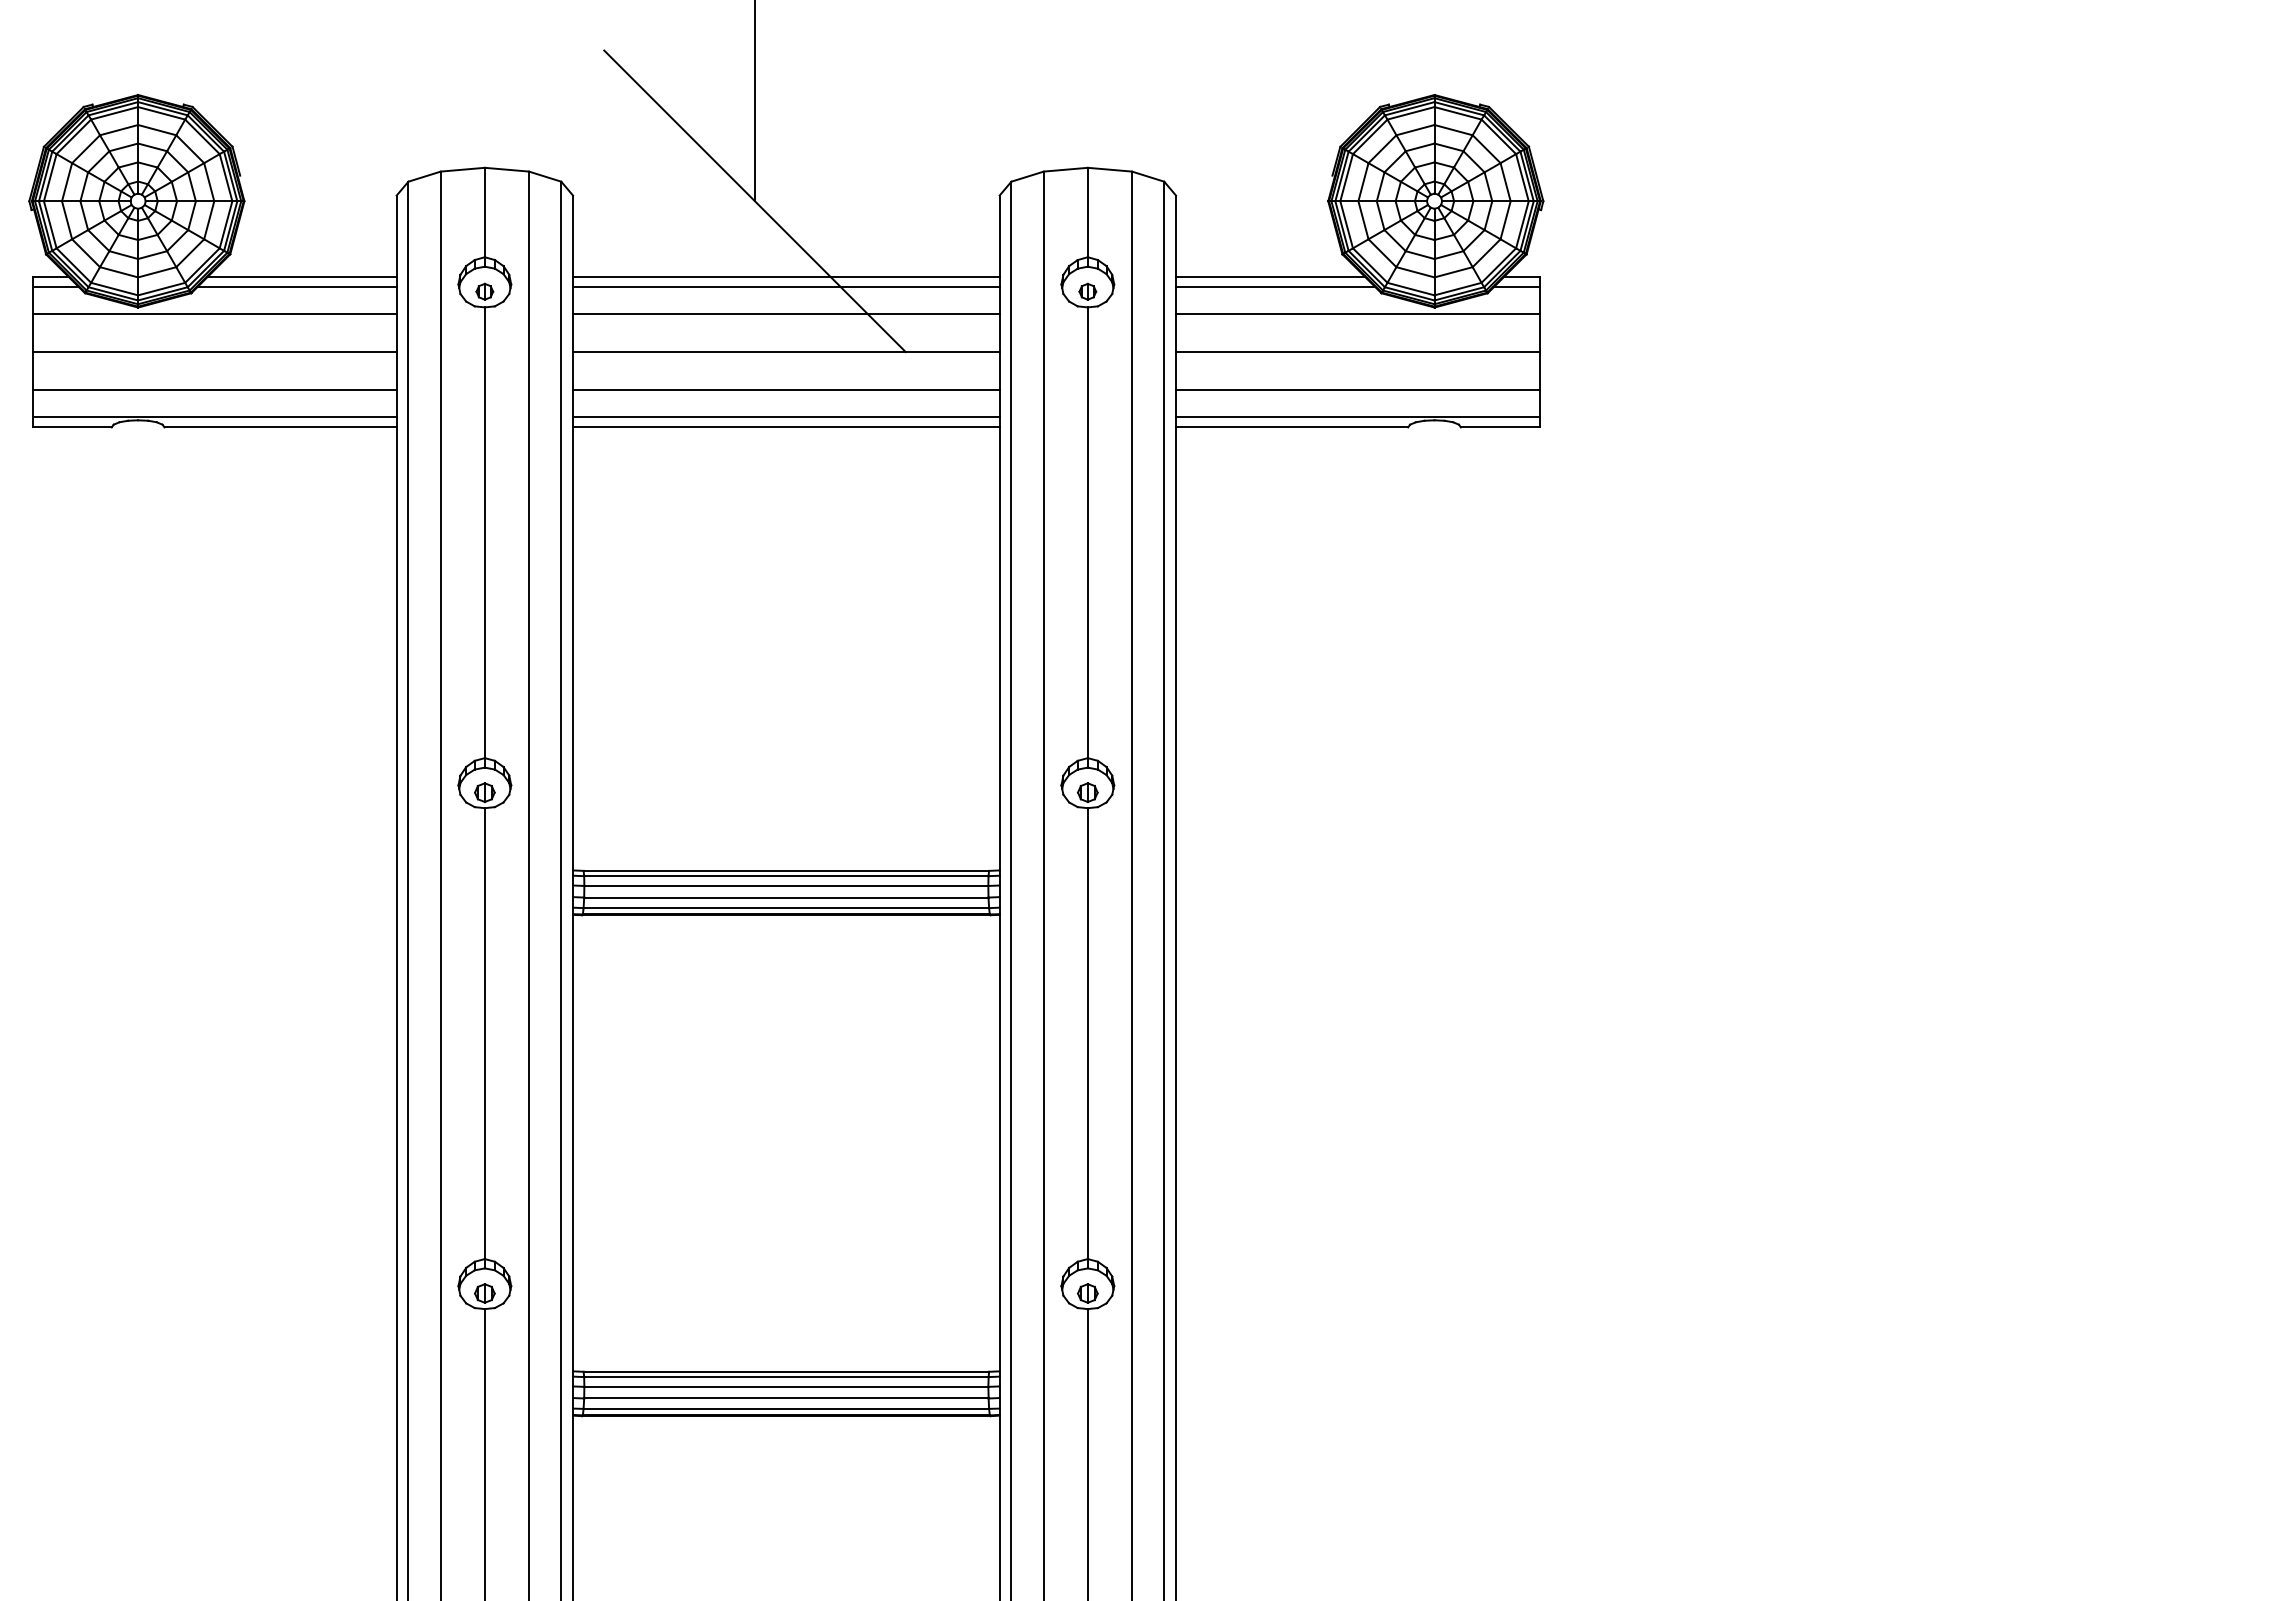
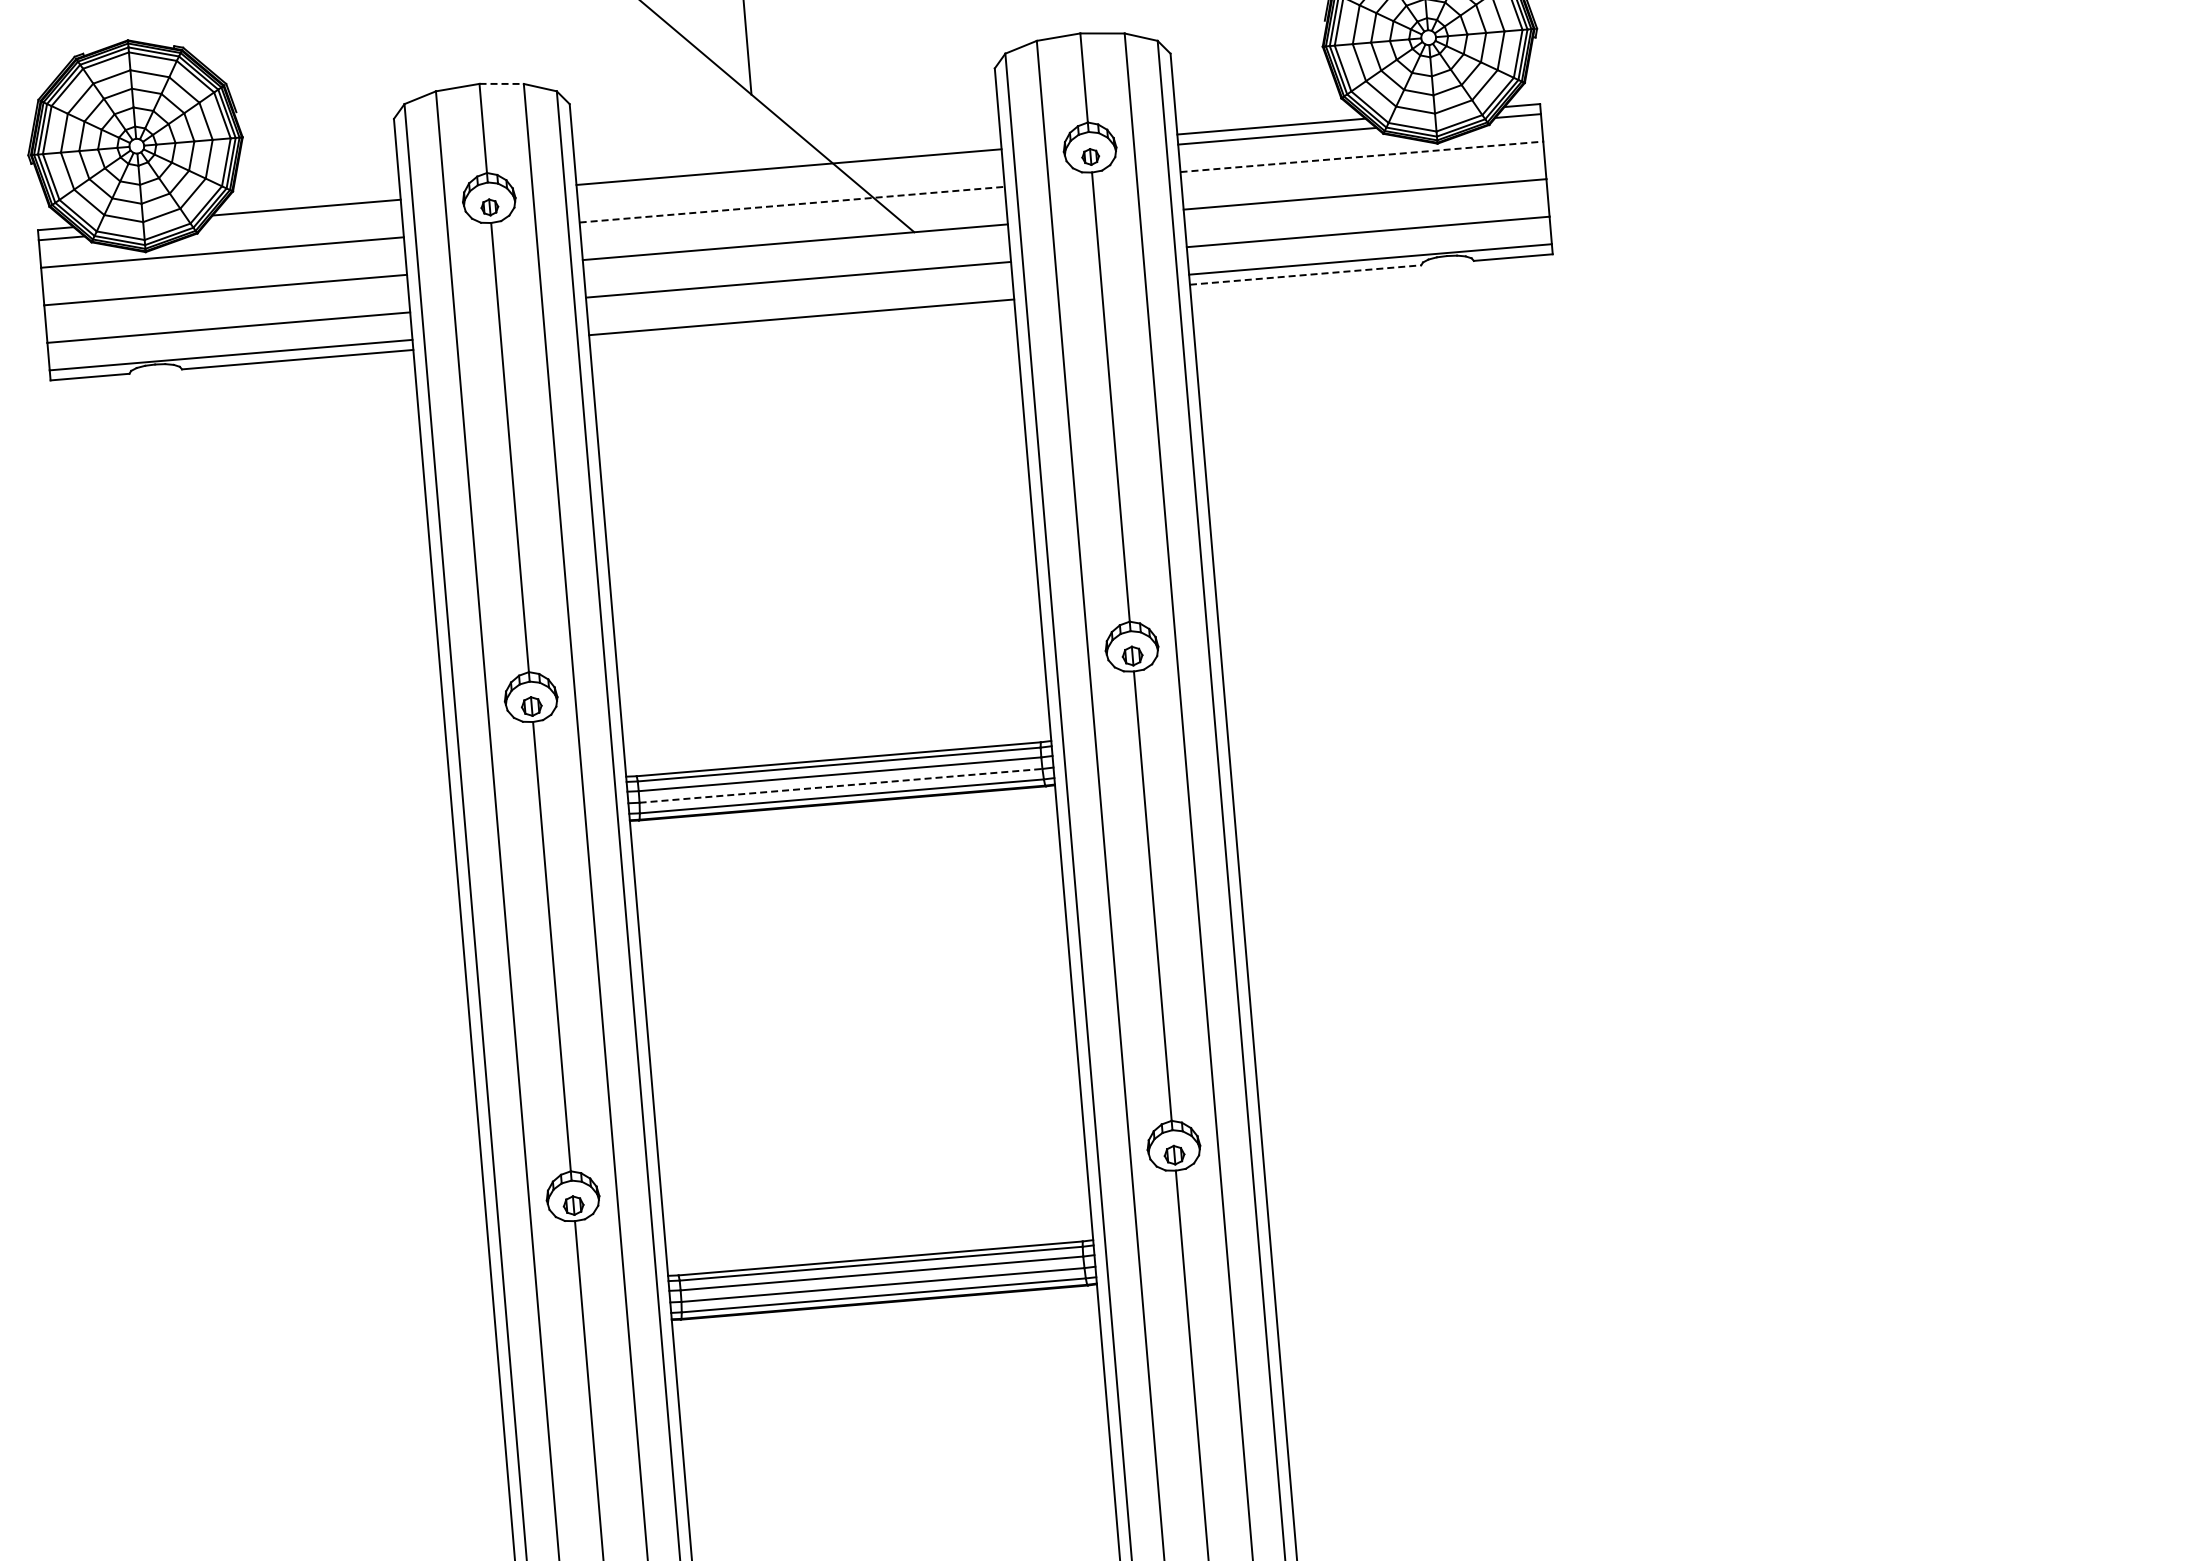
line: (507, 169) -> (502, 83), solid -> dashed
line: (296, 286) -> (301, 217), removed
line: (786, 286) -> (790, 176), removed
line: (786, 314) -> (792, 204), solid -> dashed
line: (1358, 314) -> (1362, 156), solid -> dashed
line: (786, 417) -> (800, 307), removed
line: (1292, 427) -> (1306, 275), solid -> dashed
line: (786, 897) -> (841, 785), solid -> dashed

